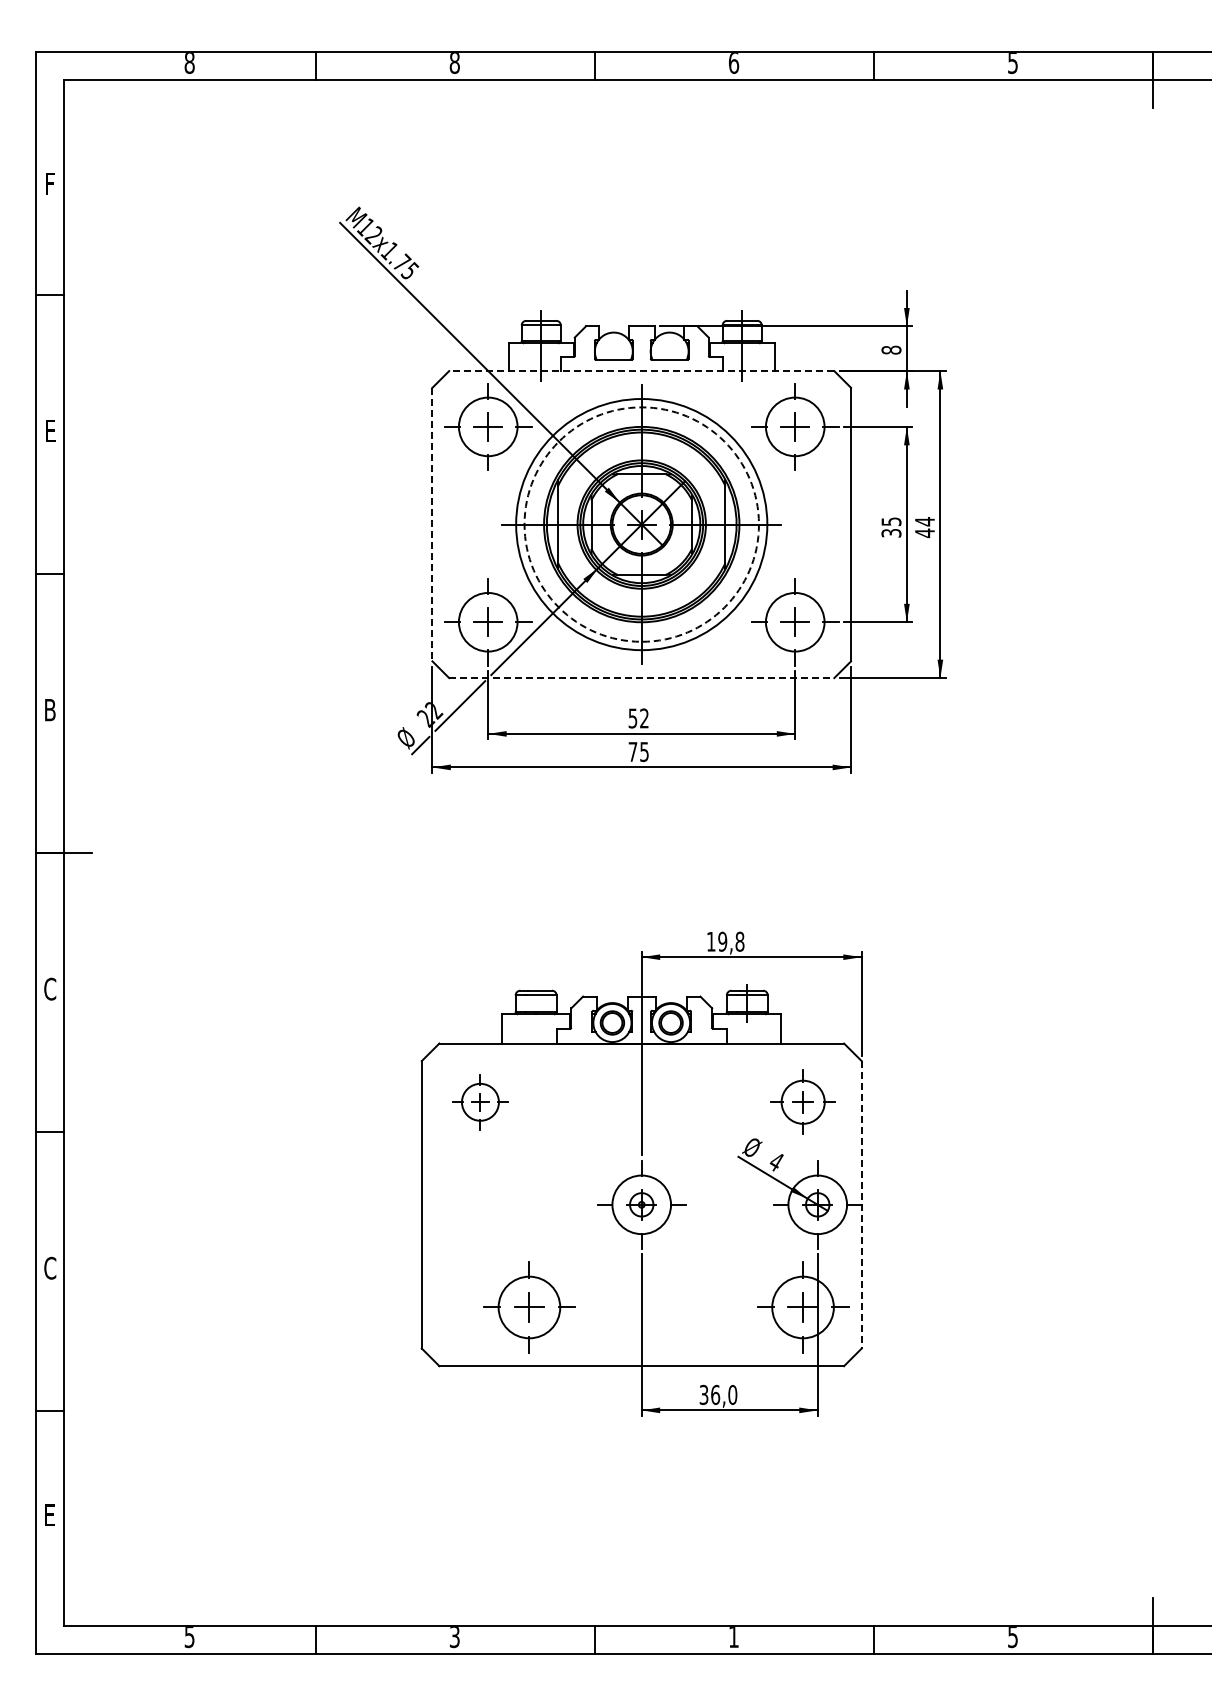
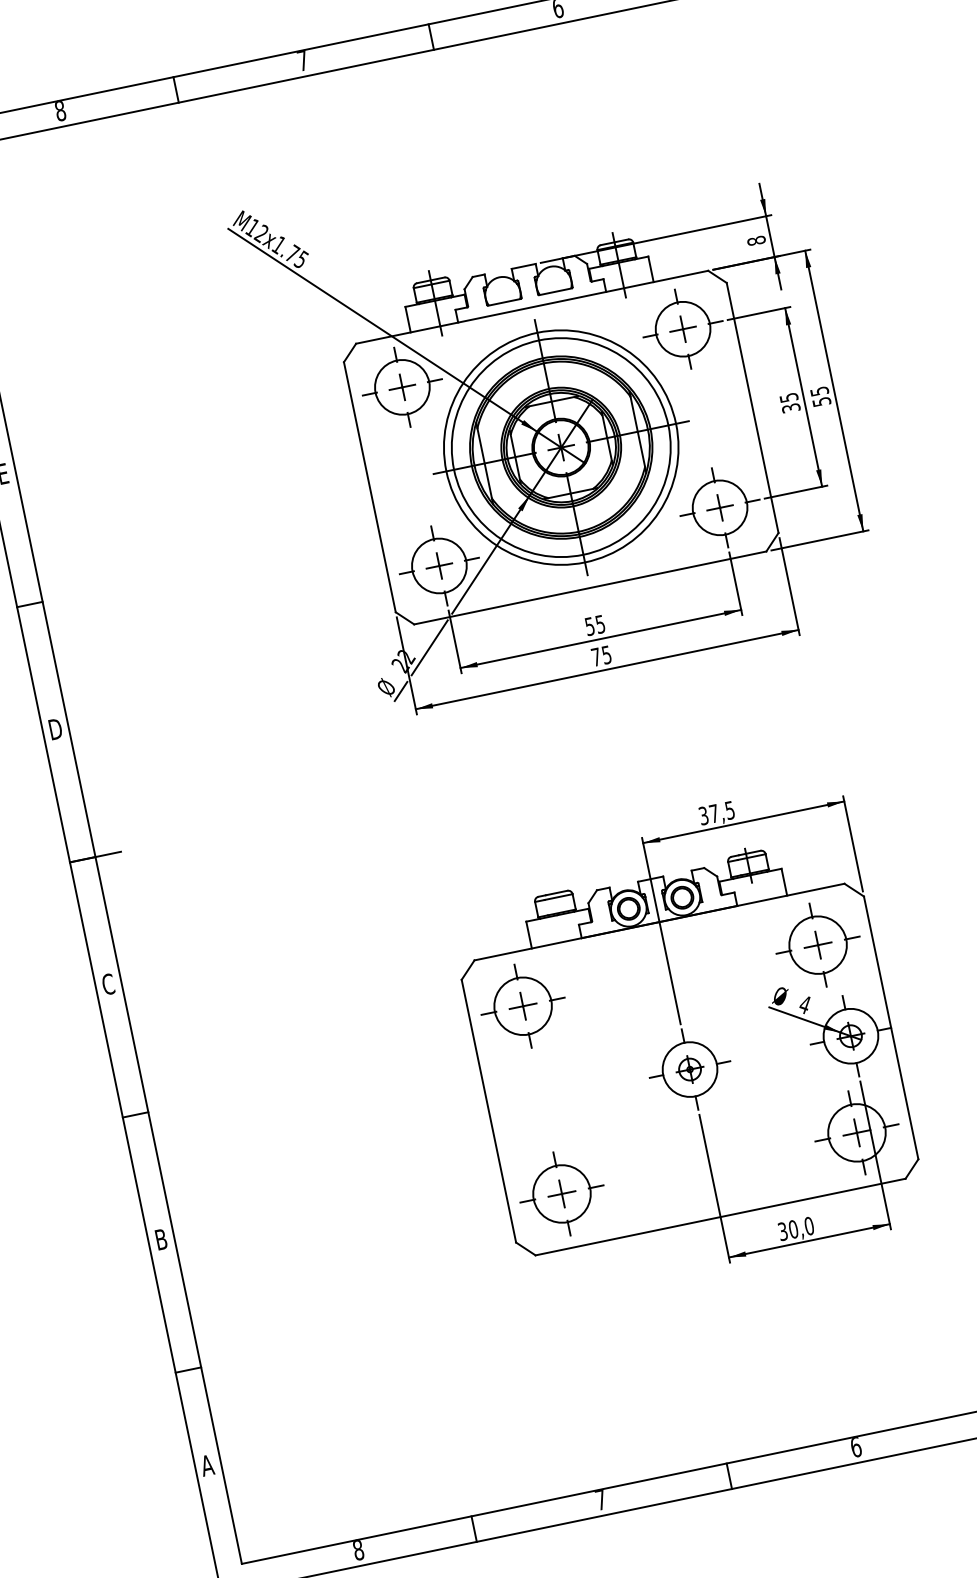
text: (454, 63) -> (302, 61), 8 -> 7
line: (641, 371) -> (532, 307), dashed -> solid
line: (432, 524) -> (369, 487), dashed -> solid
circle: (641, 524) -> (561, 447), dashed -> solid
text: (925, 527) -> (821, 396), 44 -> 55
line: (641, 678) -> (590, 588), dashed -> solid
text: (50, 710) -> (55, 729), B -> D
text: (644, 718) -> (600, 624), 52 -> 55
text: (725, 941) -> (716, 812), 19,8 -> 37,5
part: (480, 1102) -> (523, 1006), size x1.67
part: (803, 1102) -> (818, 945), size x1.43
line: (861, 1204) -> (890, 1027), dashed -> solid
text: (50, 1267) -> (161, 1238), C -> B
part: (529, 1307) -> (562, 1193), moved
text: (715, 1394) -> (793, 1229), 36,0 -> 30,0
text: (49, 1515) -> (207, 1465), E -> A
text: (189, 1637) -> (358, 1550), 5 -> 8
text: (454, 1637) -> (600, 1500), 3 -> 7
text: (733, 1637) -> (855, 1447), 1 -> 6

